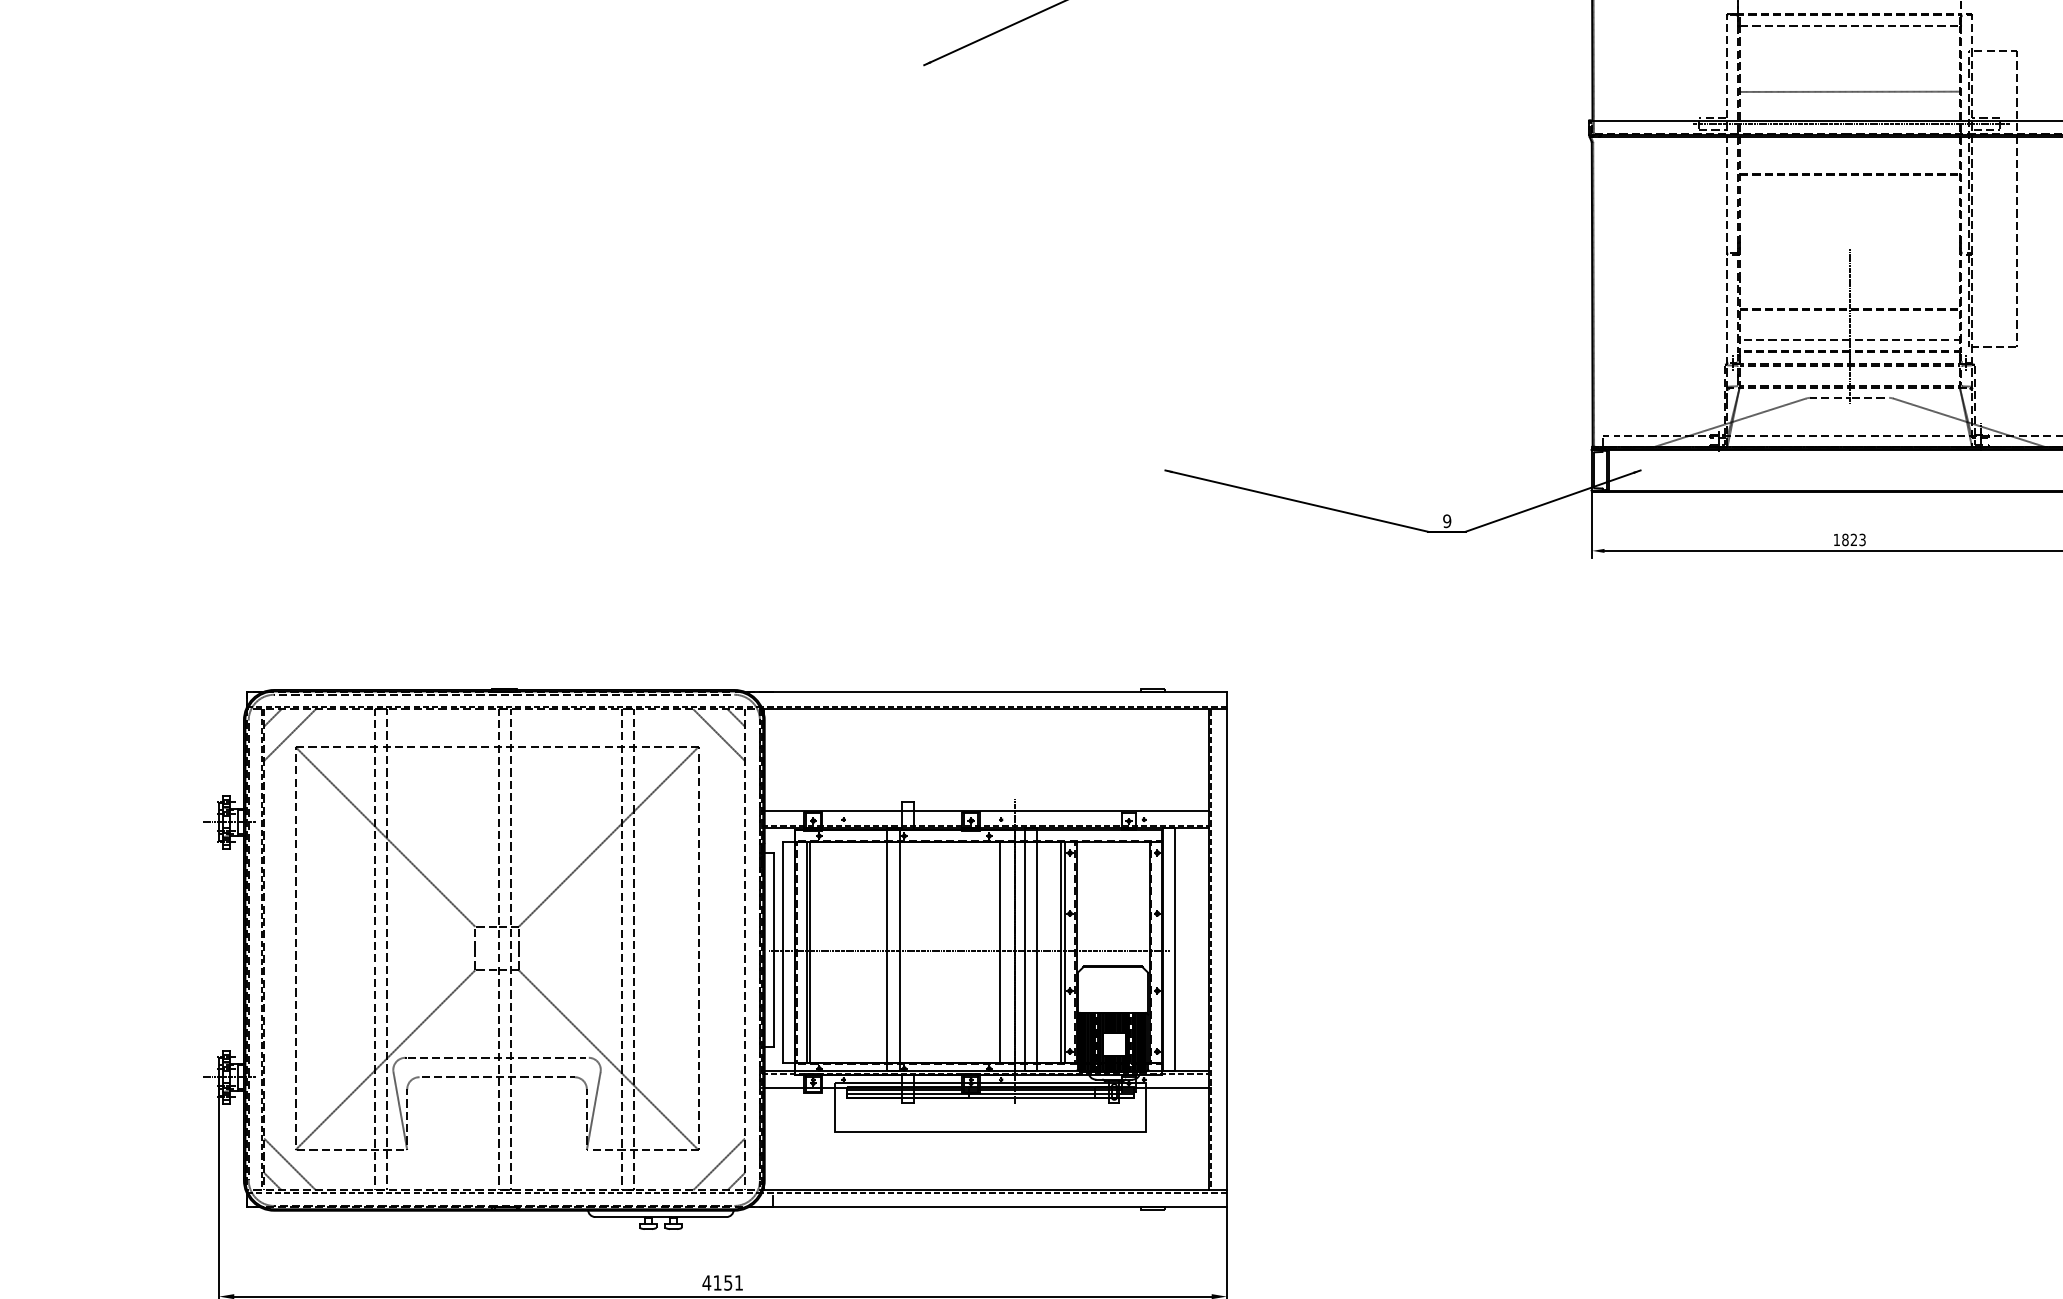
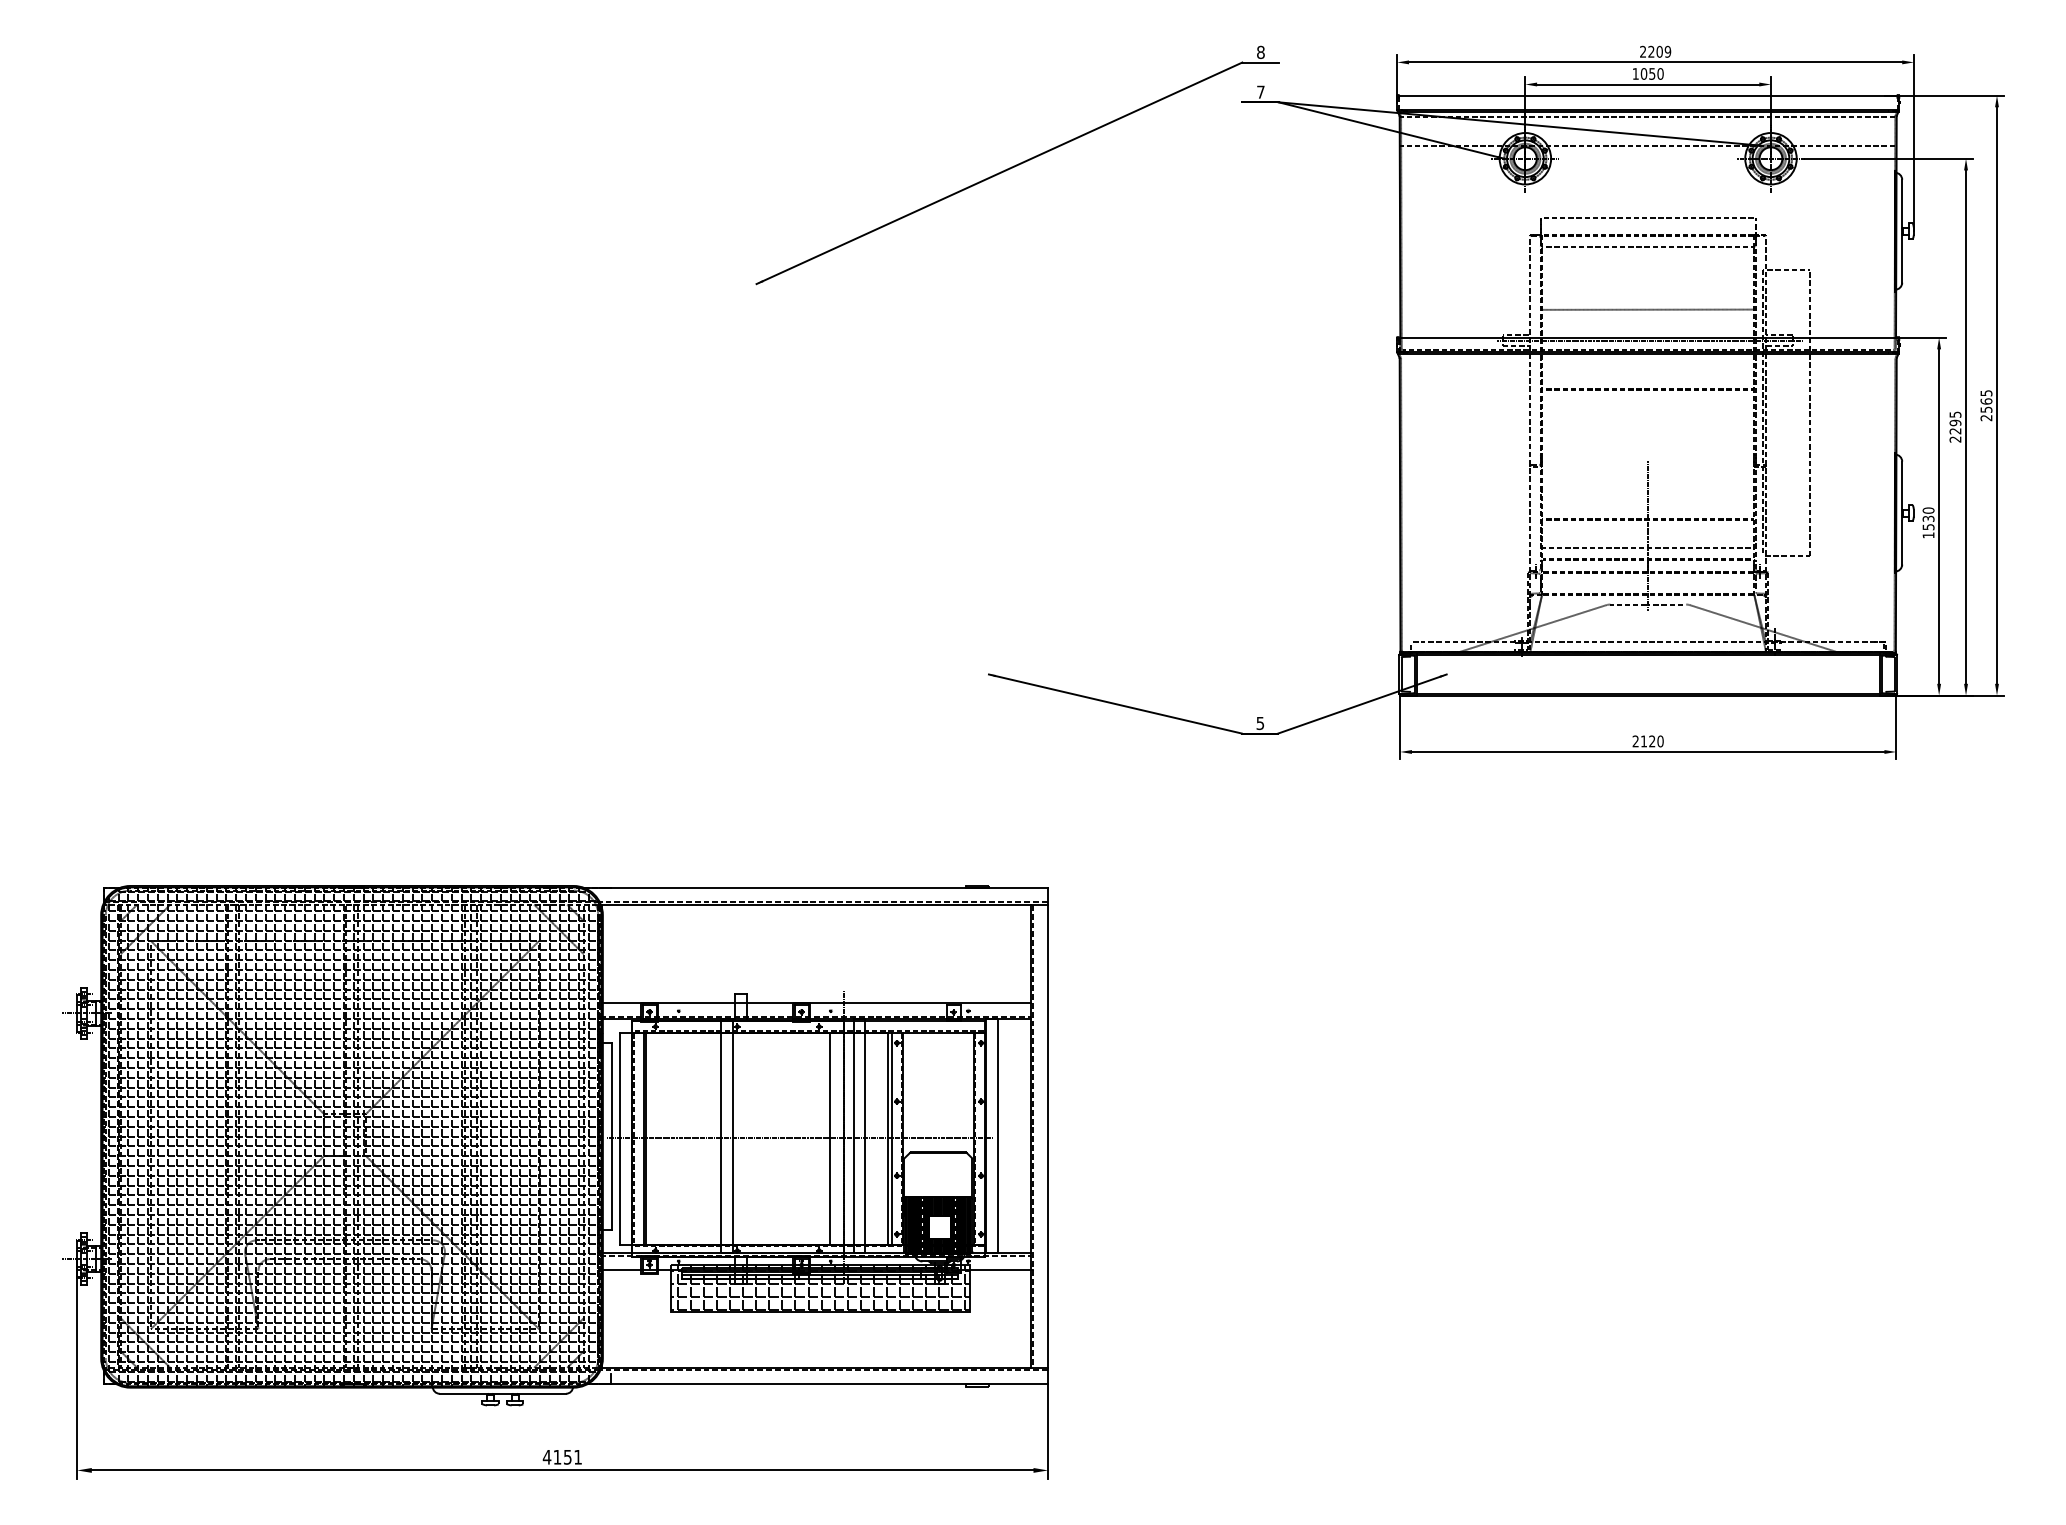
text: (1447, 520) -> (1260, 722), 9 -> 5
text: (1849, 540) -> (1647, 741), 1823 -> 2120
hatch: (503, 950) -> (351, 1136), added
hatch: (990, 1105) -> (820, 1286), added

